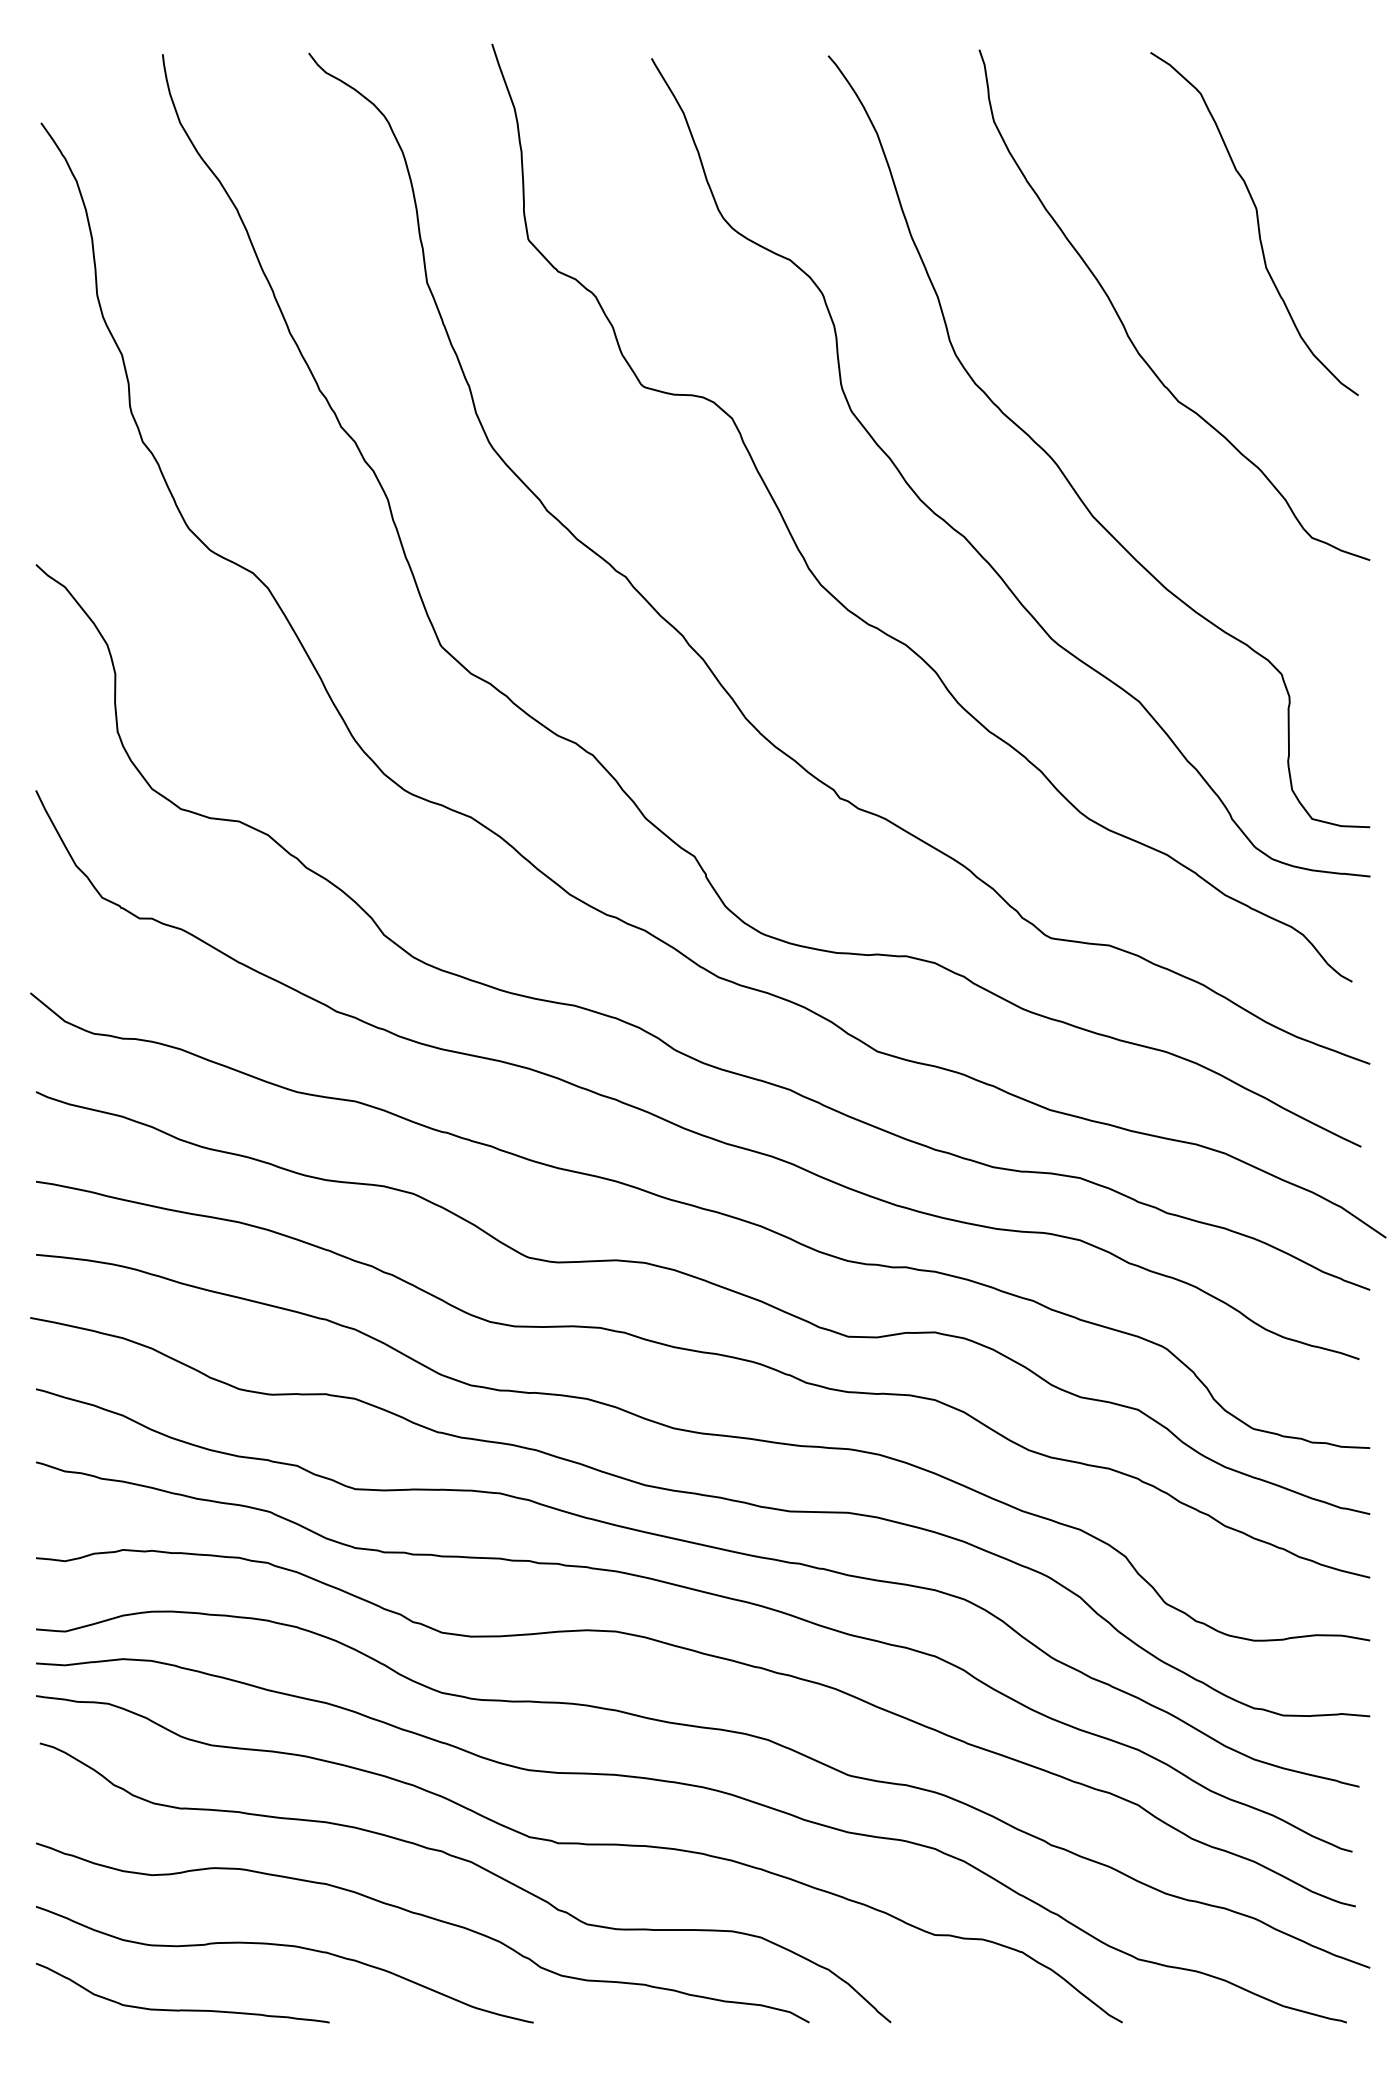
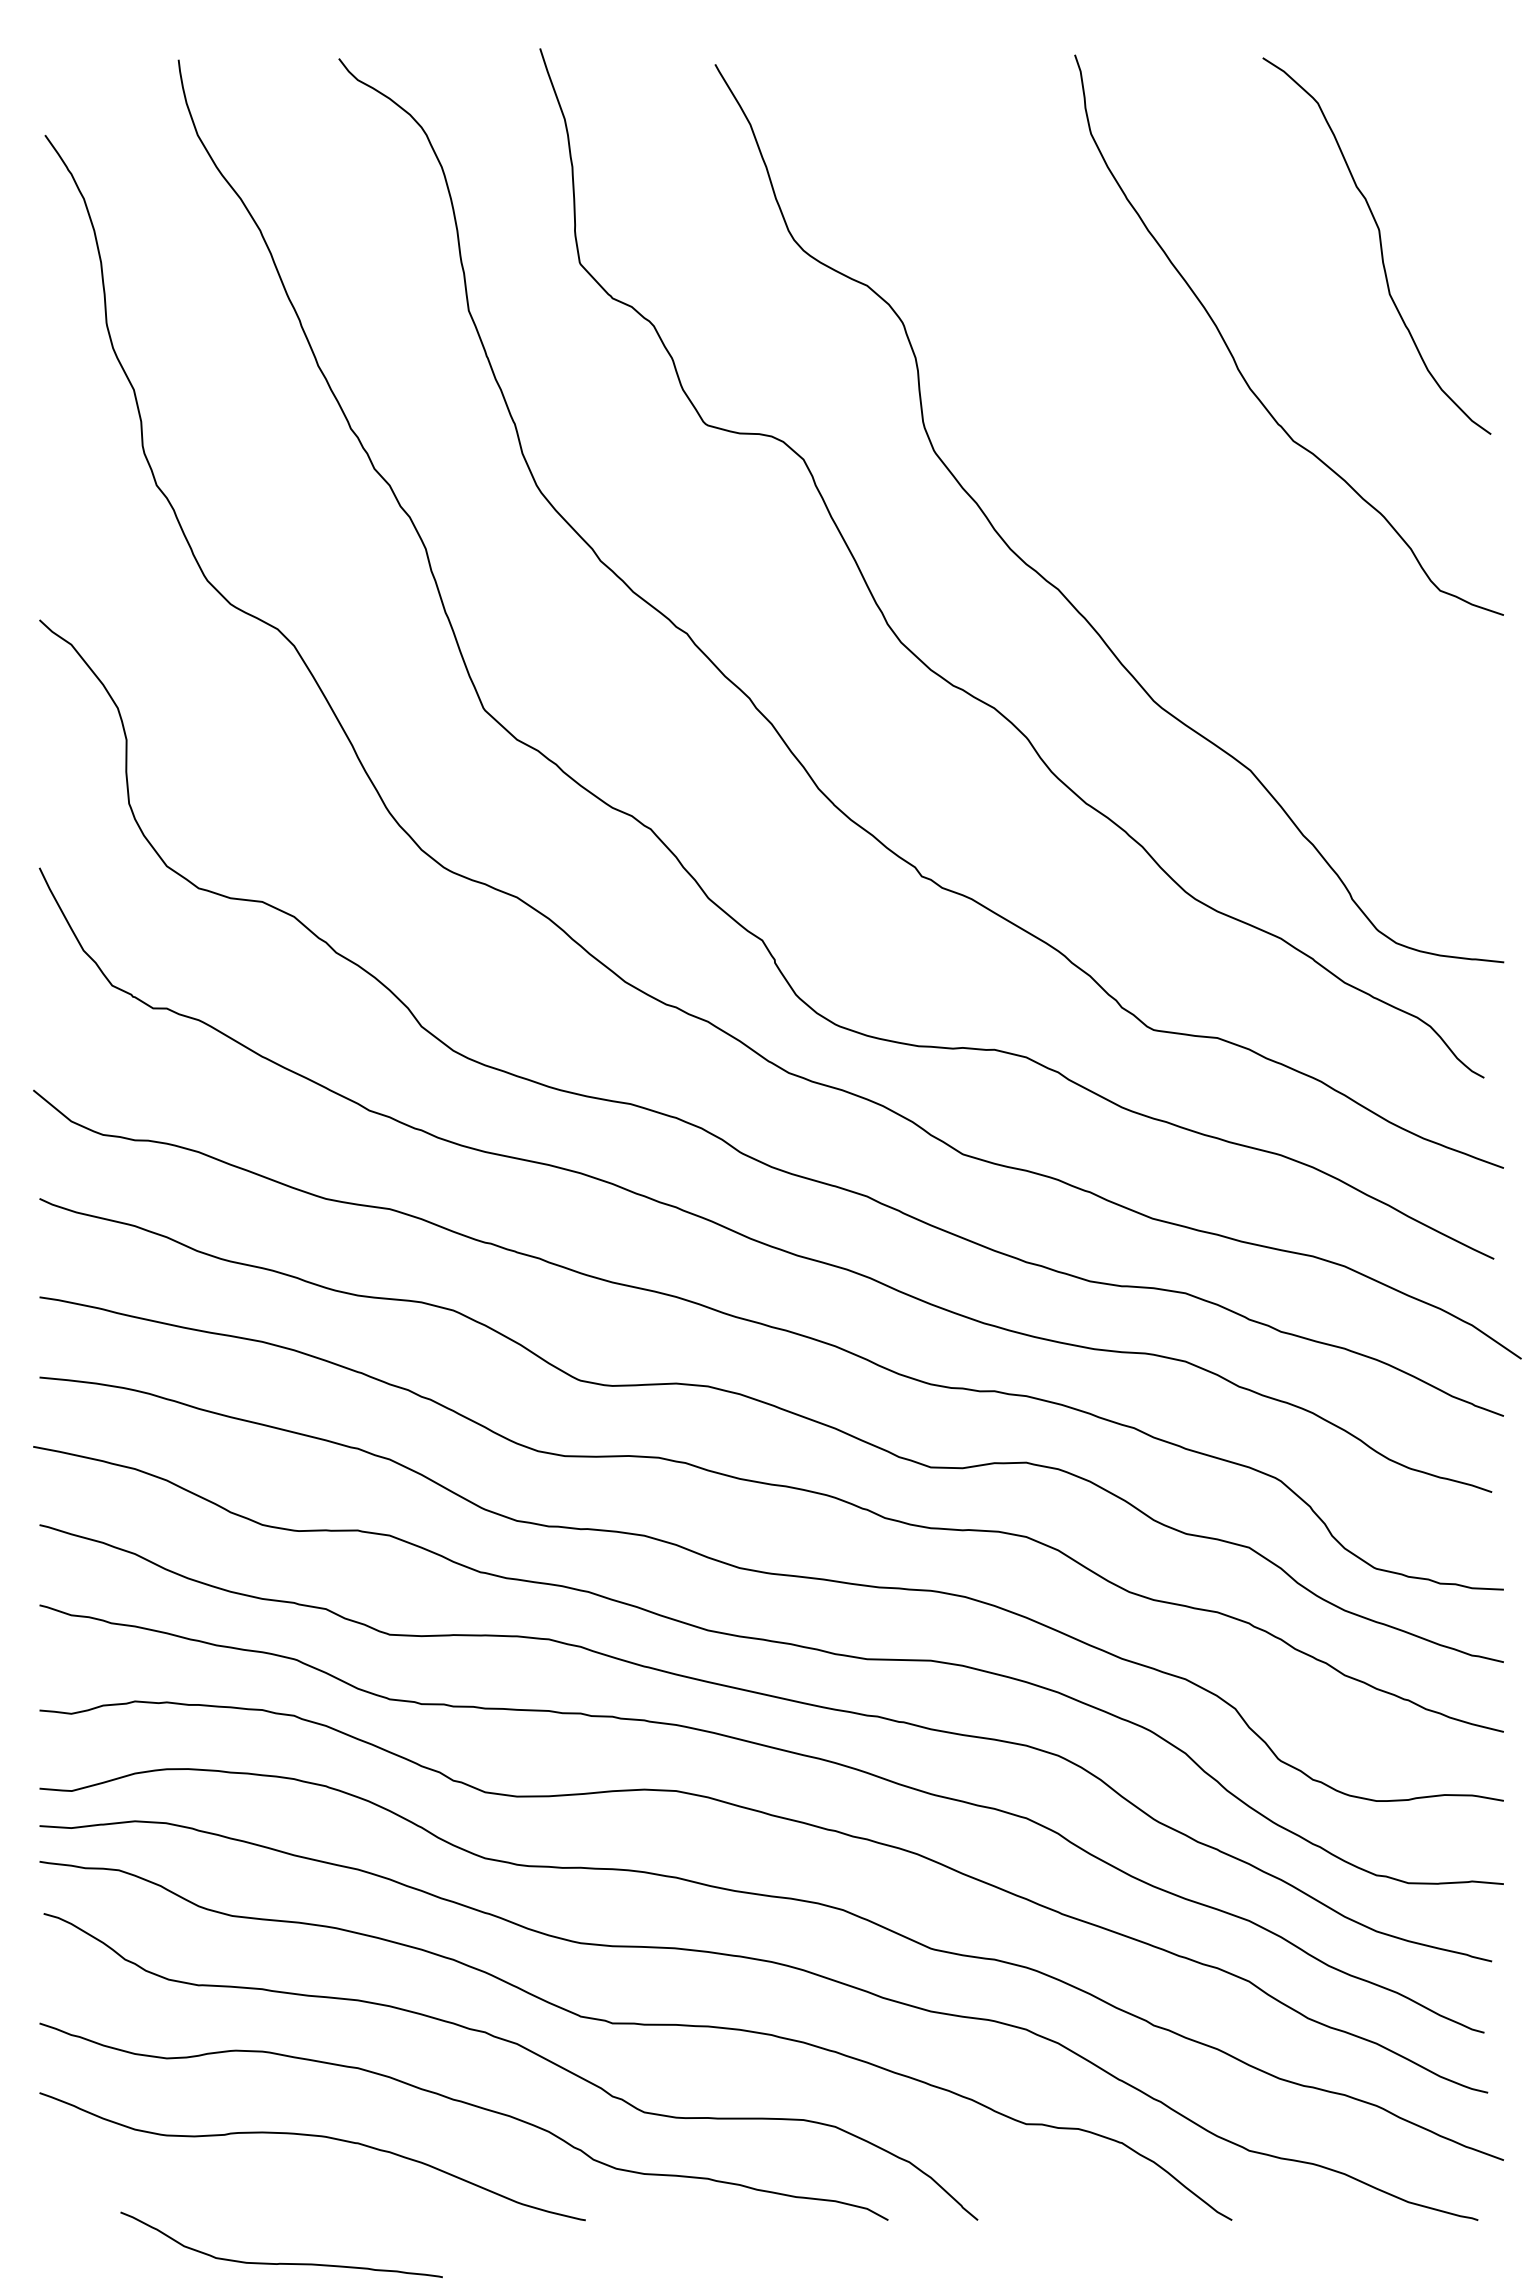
curve: (1062, 471) -> (1166, 517), removed
curve: (182, 2009) -> (281, 2262), moved

